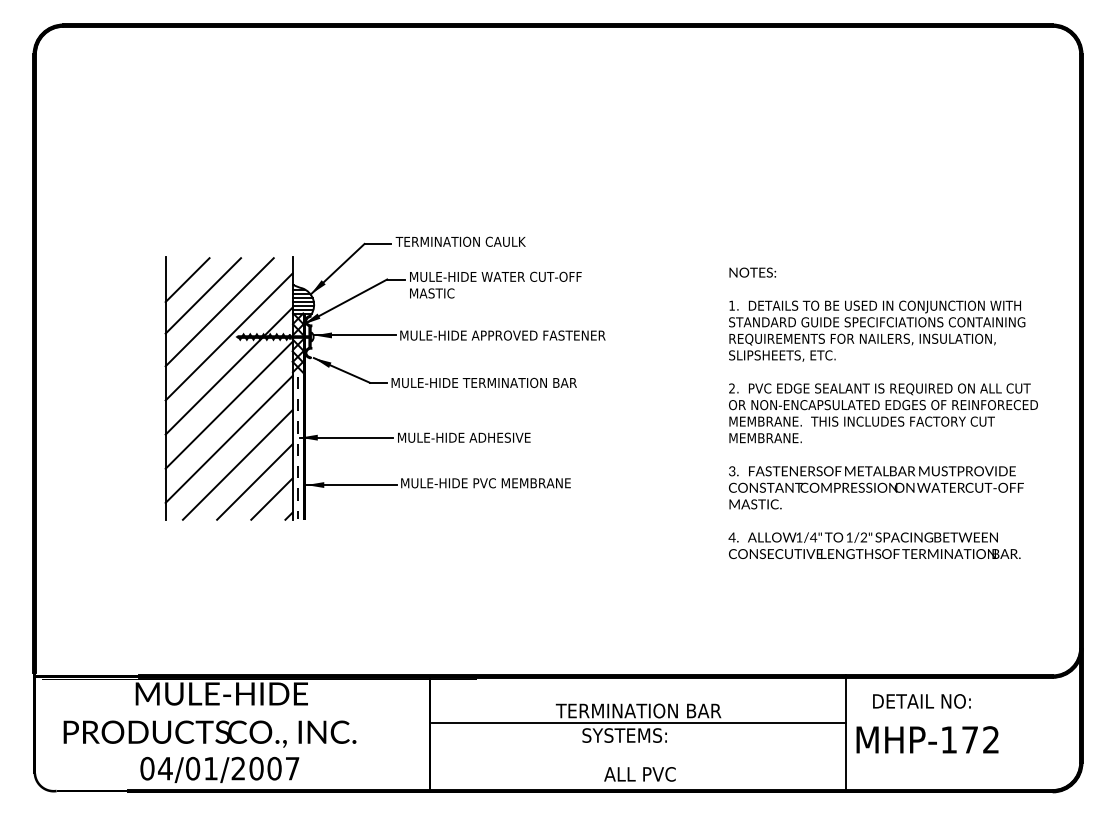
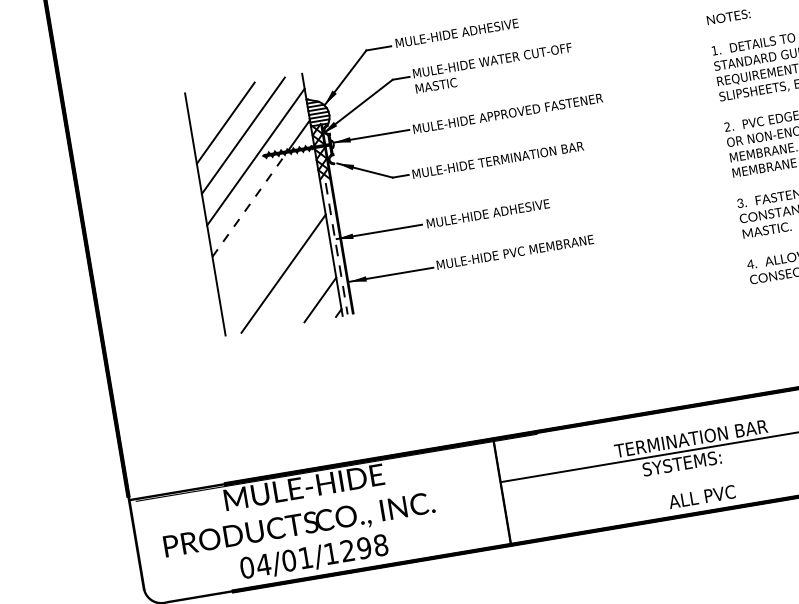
text: (462, 241) -> (456, 33), TERMINATION CAULK -> MULE-HIDE ADHESIVE
line: (187, 280) -> (208, 111), removed
line: (214, 386) -> (250, 205), solid -> dashed
line: (228, 404) -> (265, 219), removed
line: (228, 438) -> (270, 250), removed
line: (254, 481) -> (301, 286), removed
text: (265, 768) -> (355, 549), 04/01/2007 -> 04/01/1298

